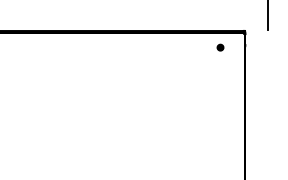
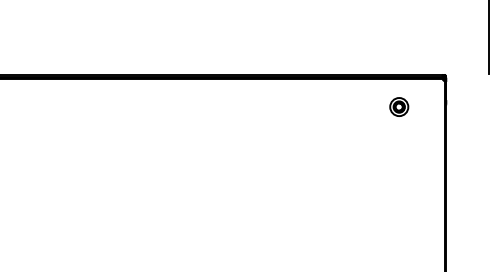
part: (220, 47) -> (399, 106), size x1.6

